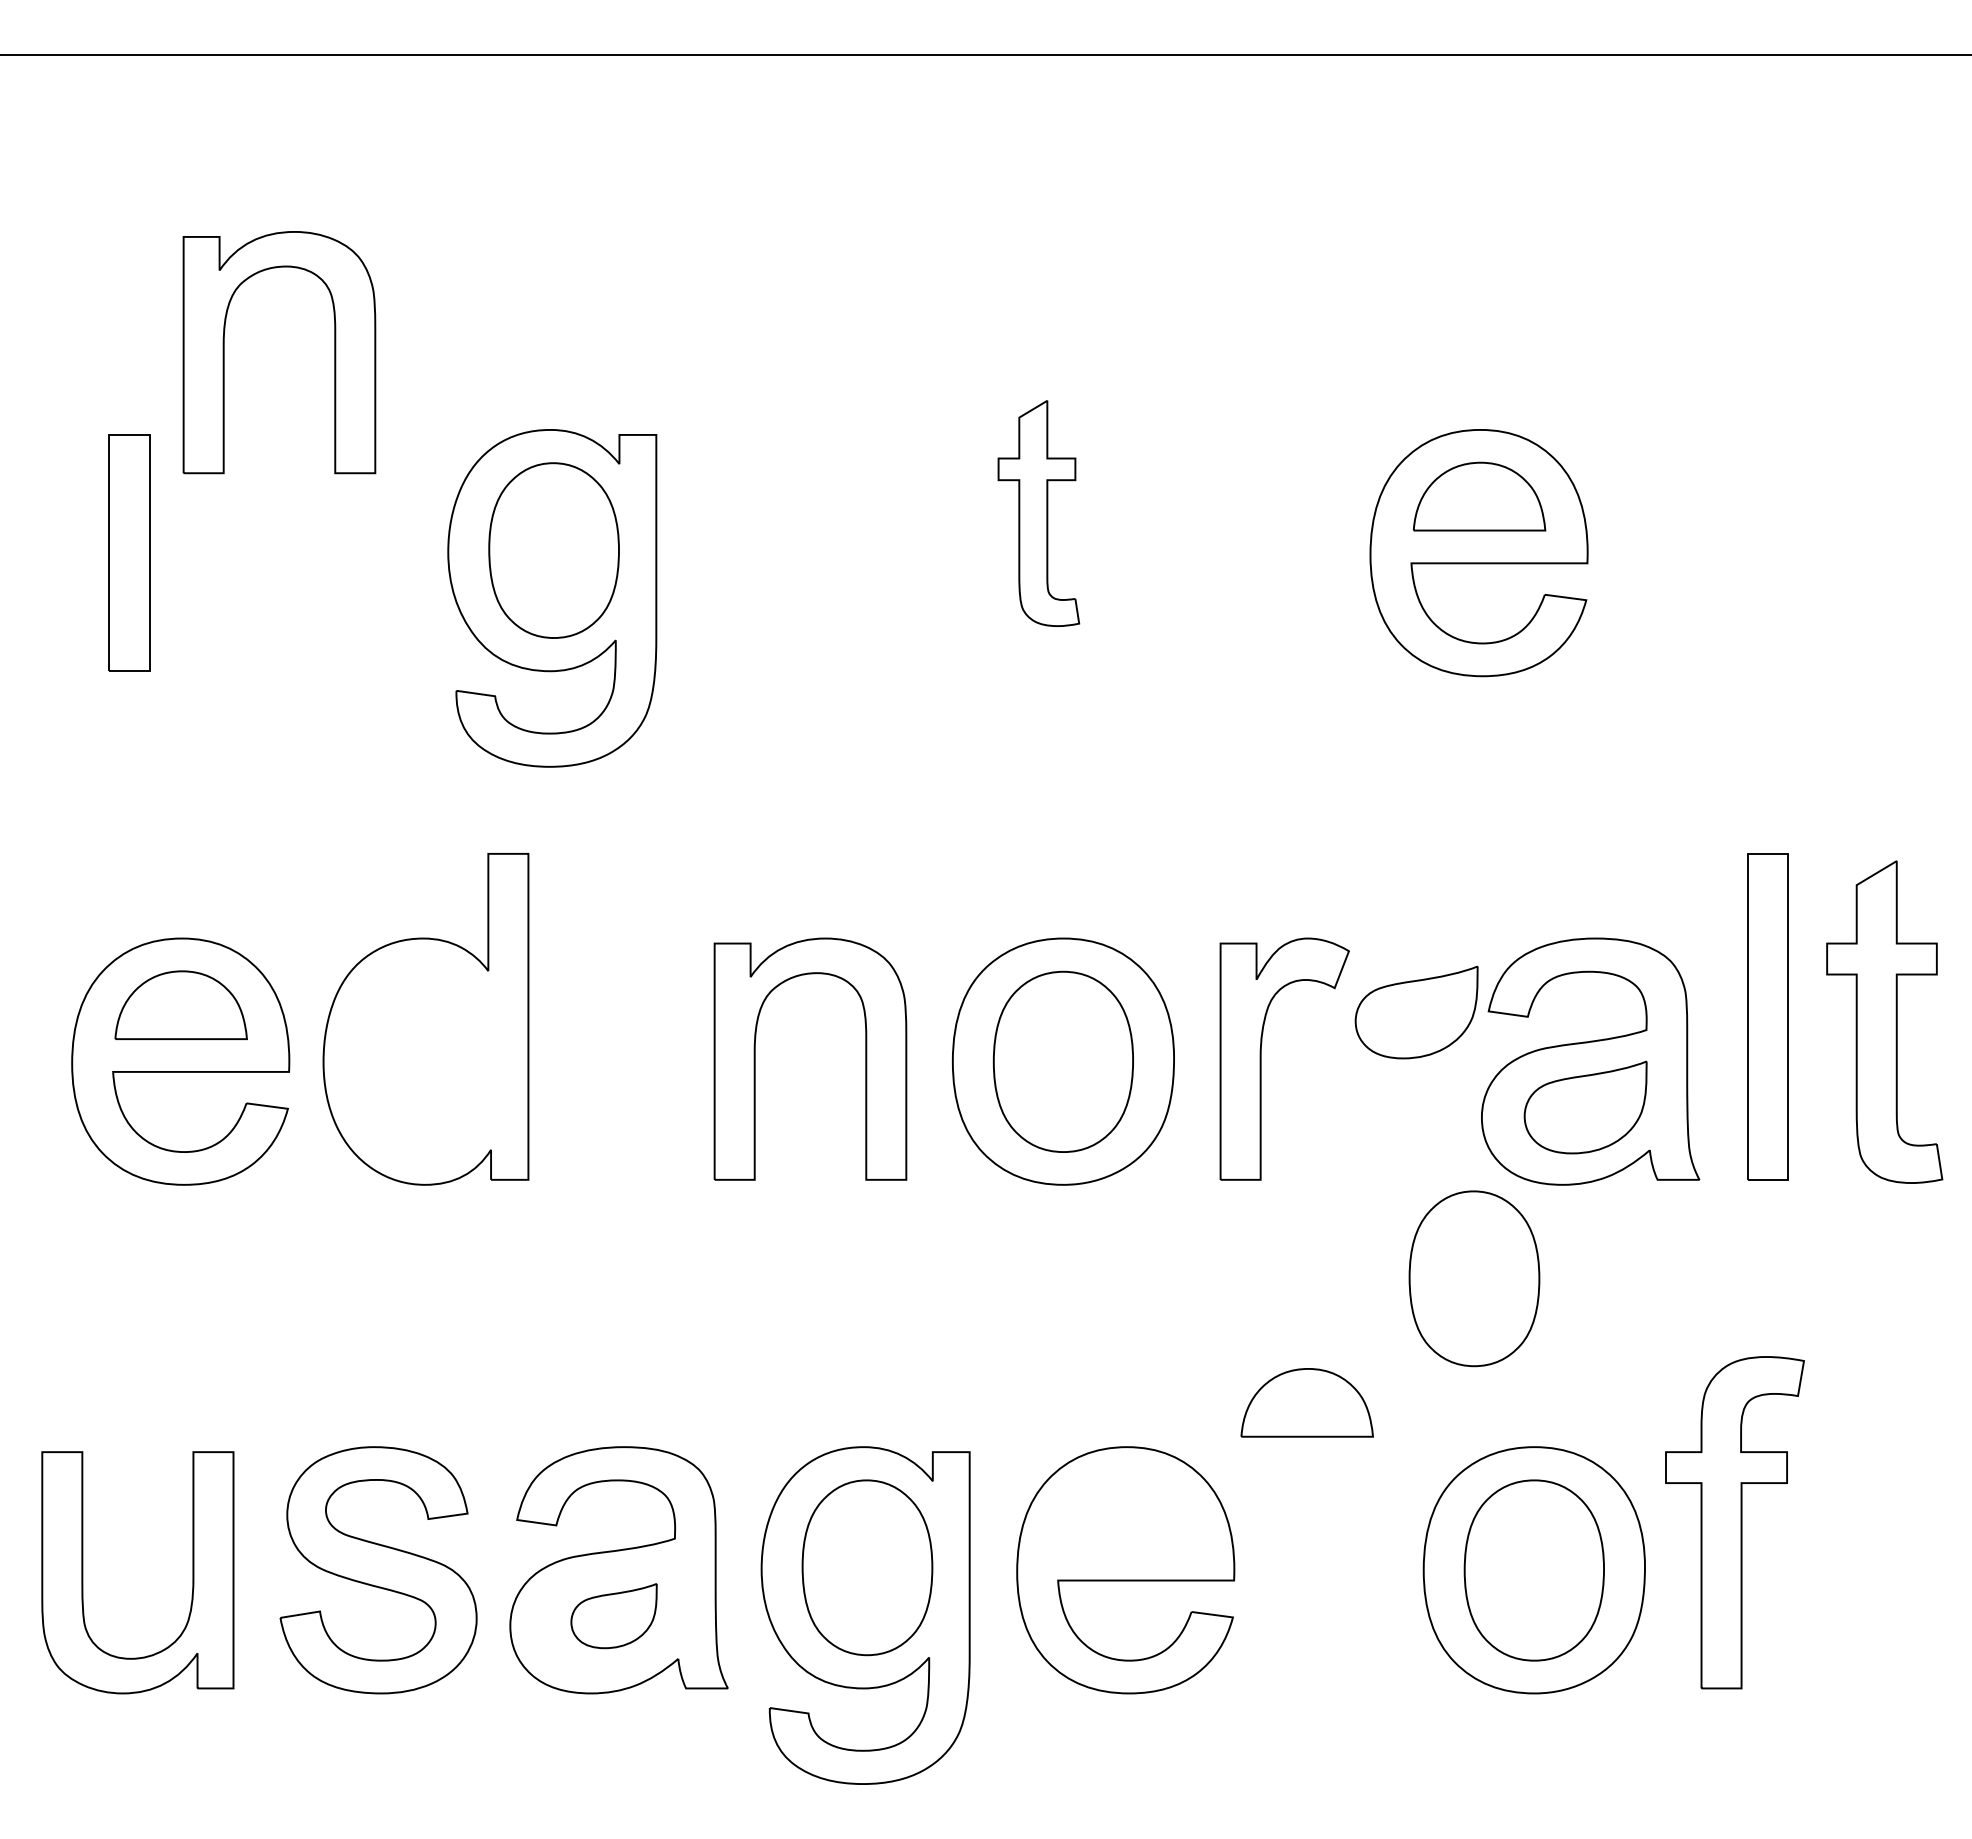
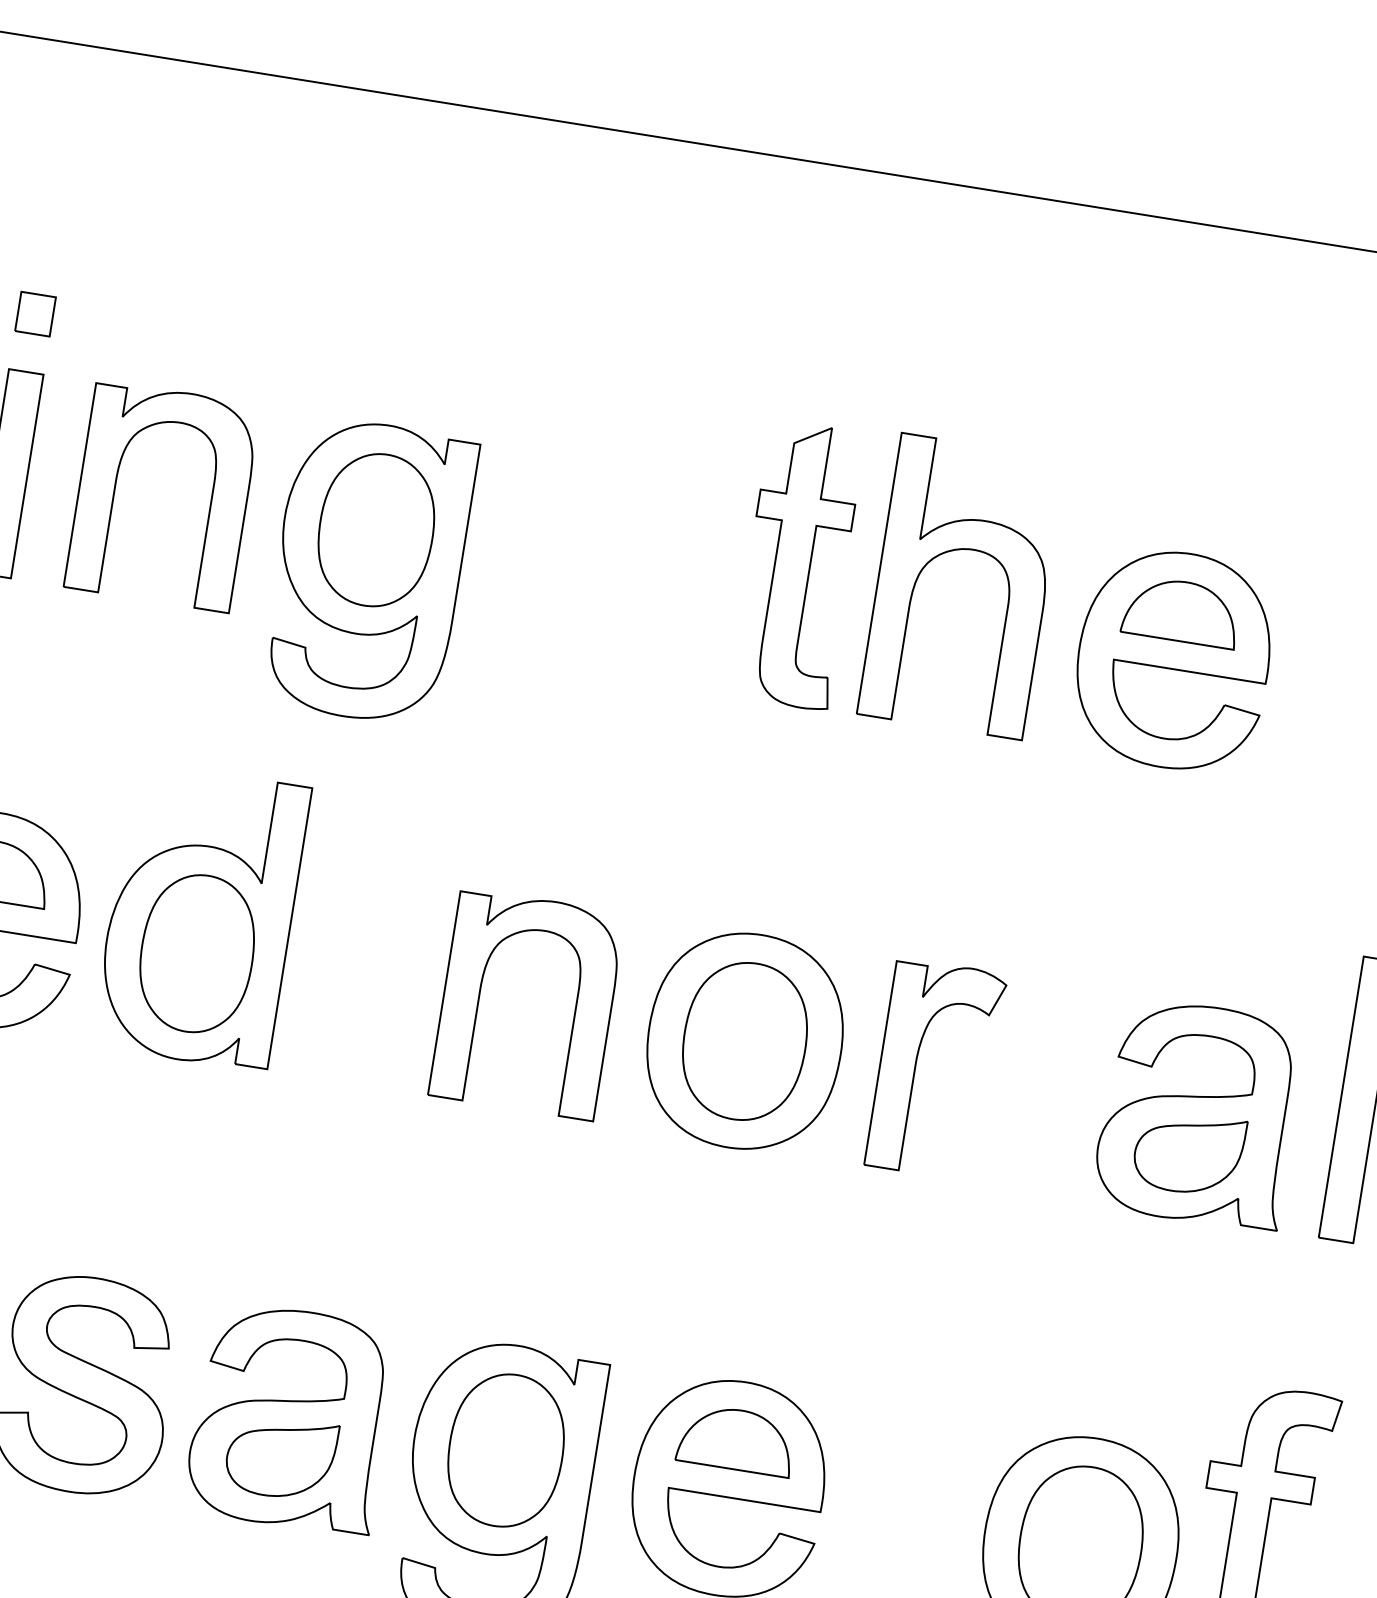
part: (224, 352) -> (115, 488), moved
part: (129, 367) -> (35, 313), added
part: (1214, 468) -> (957, 550), added
part: (1038, 513) -> (799, 565), size x1.43
part: (1416, 1012) -> (1056, 1047), removed
part: (427, 1061) -> (196, 953), added
part: (1474, 1278) -> (1069, 1284), removed
part: (1306, 1402) -> (736, 1439), moved
part: (613, 1615) -> (280, 1456), size x1.43

